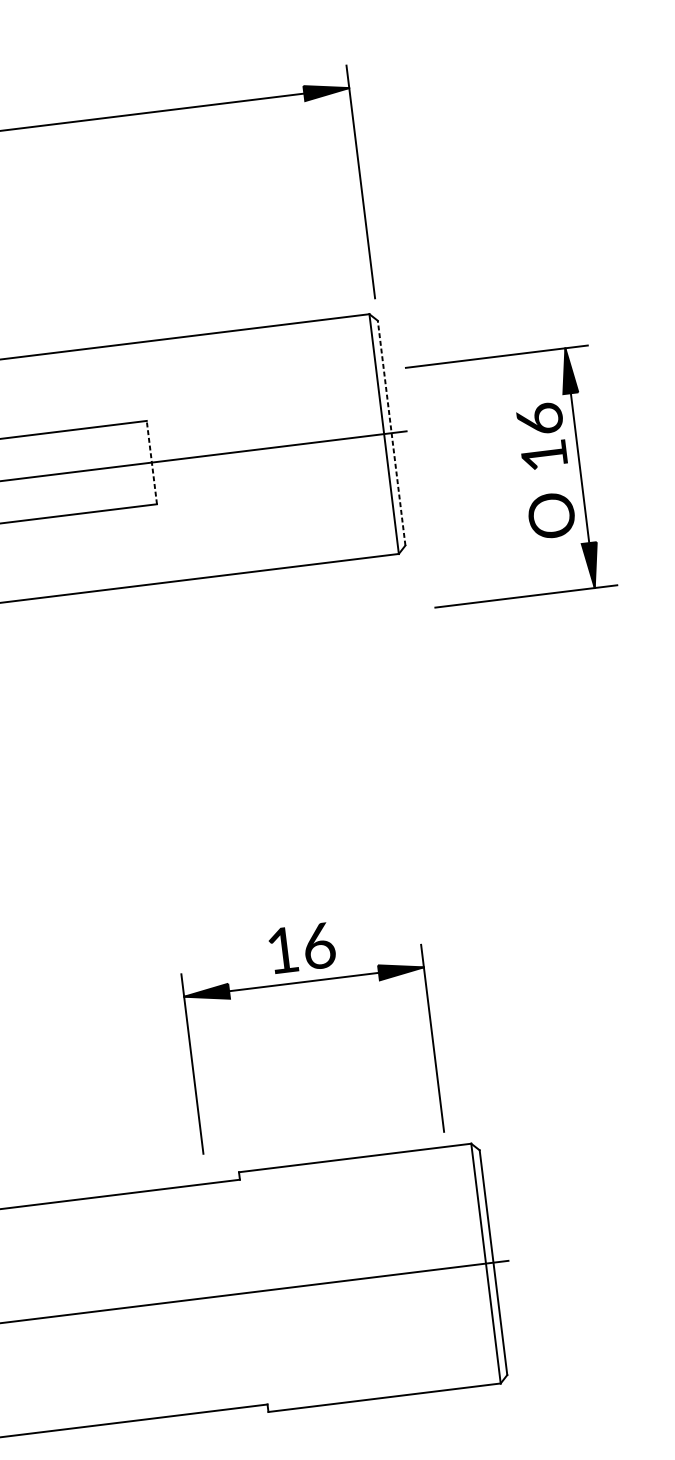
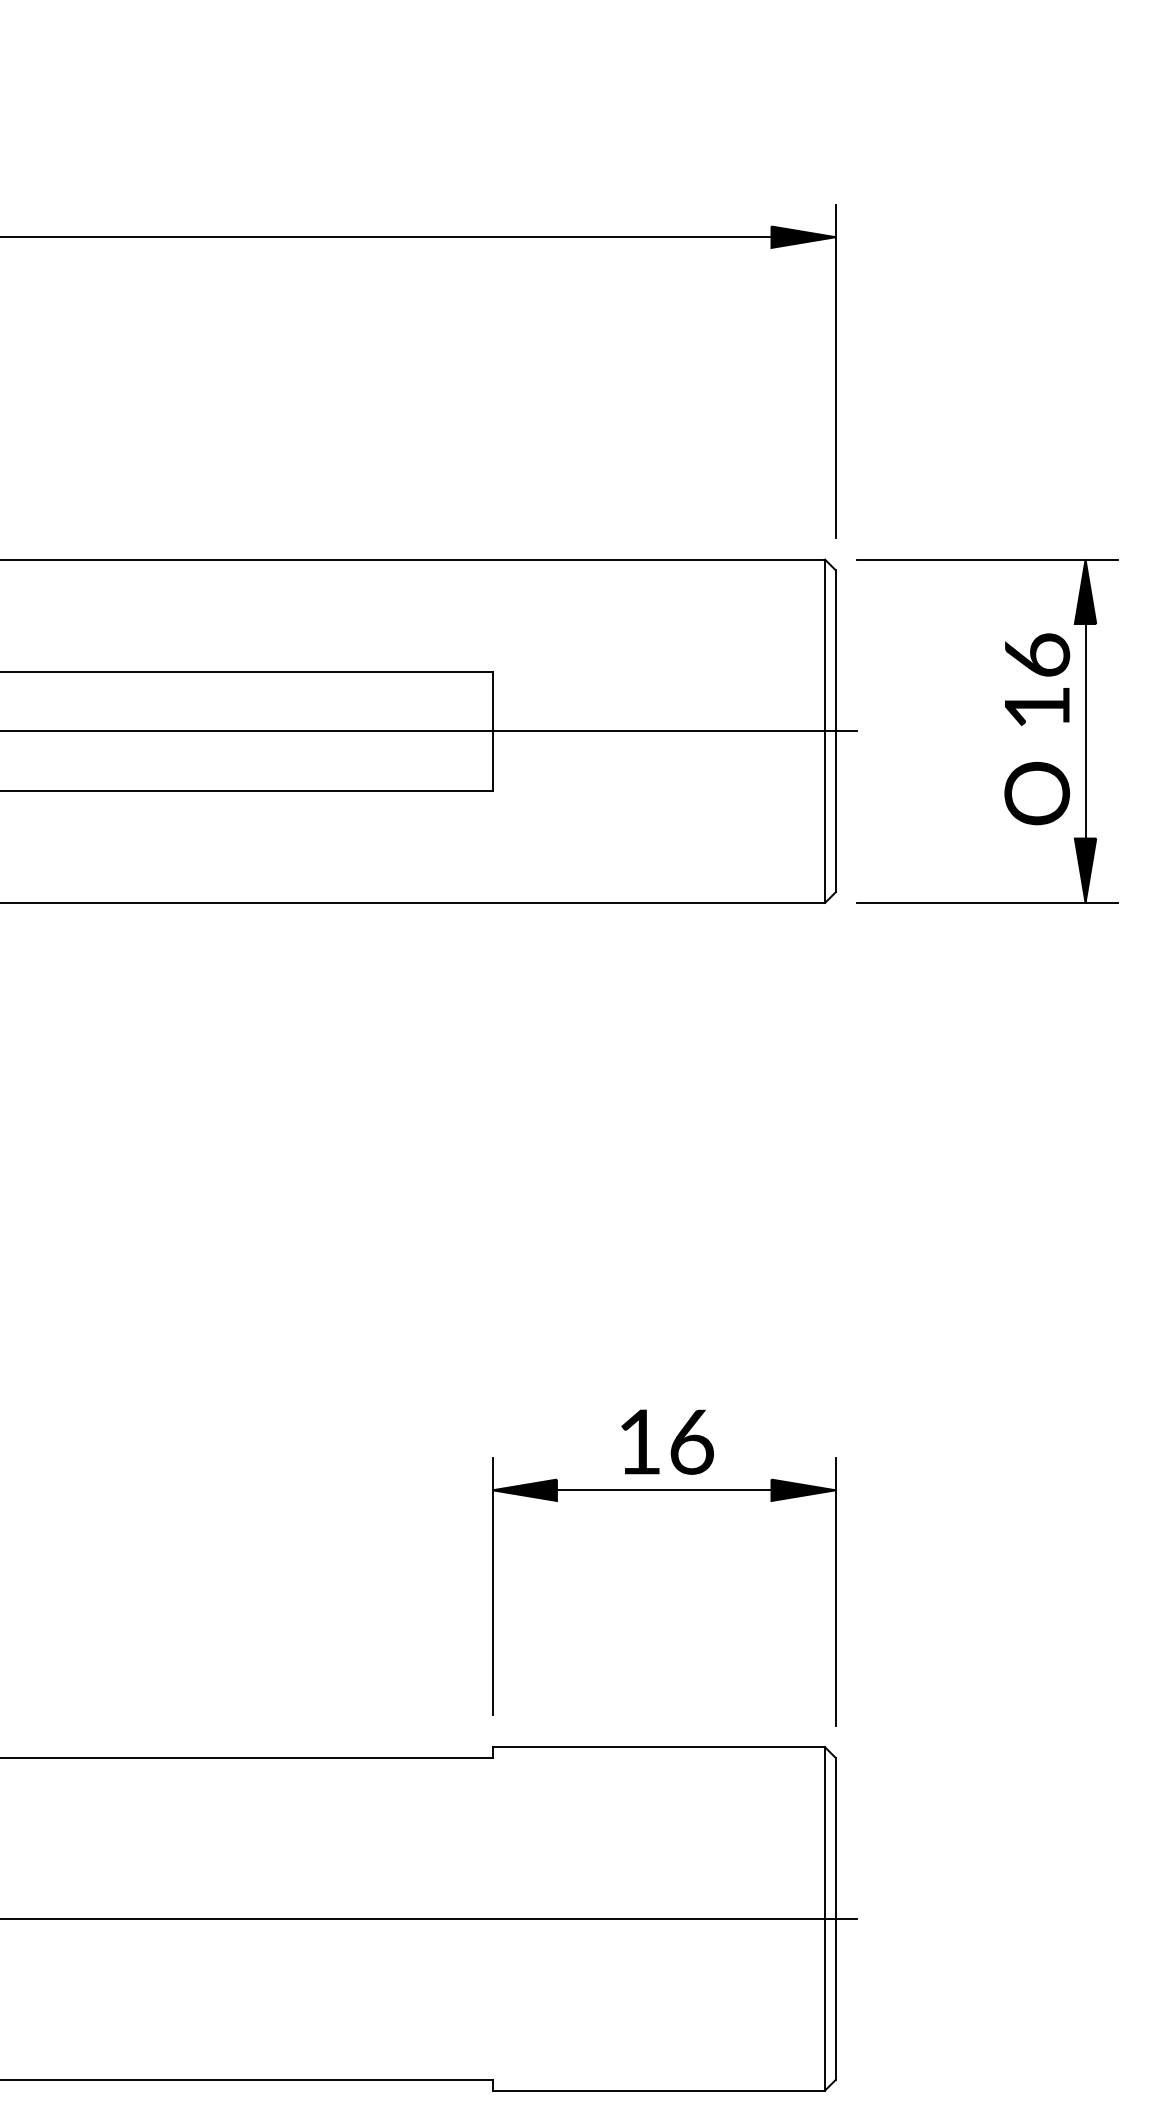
line: (391, 433) -> (835, 731), dashed -> solid
part: (523, 460) -> (1007, 710), moved
line: (151, 462) -> (492, 731), dashed -> solid
part: (304, 982) -> (664, 1490), moved

